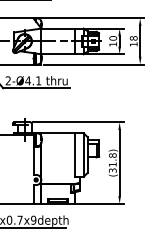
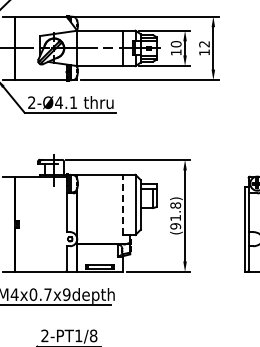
text: (133, 38) -> (204, 44), 18 -> 12
line: (74, 154) -> (123, 204), solid -> dashed
text: (112, 170) -> (175, 226), (31.8) -> (91.8)

